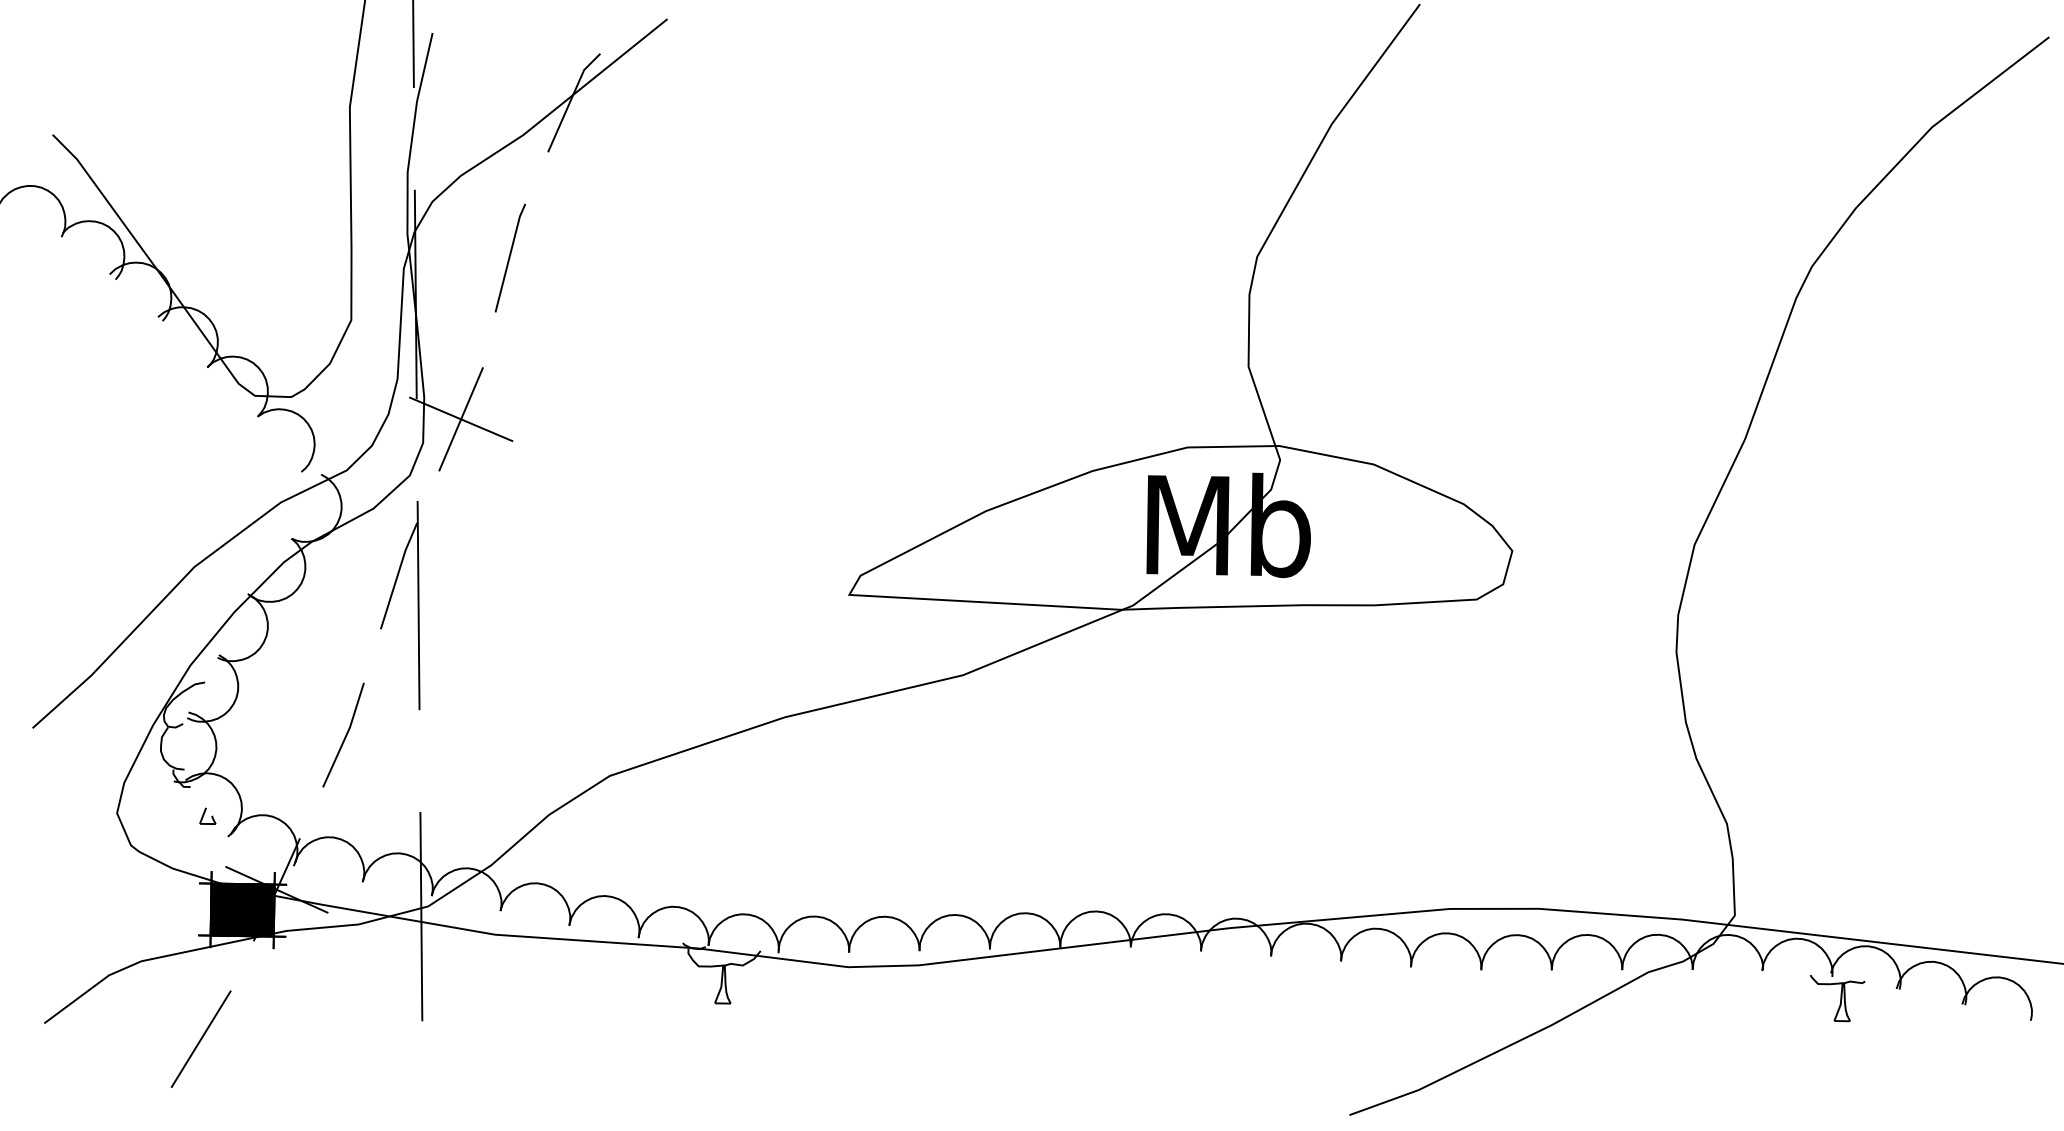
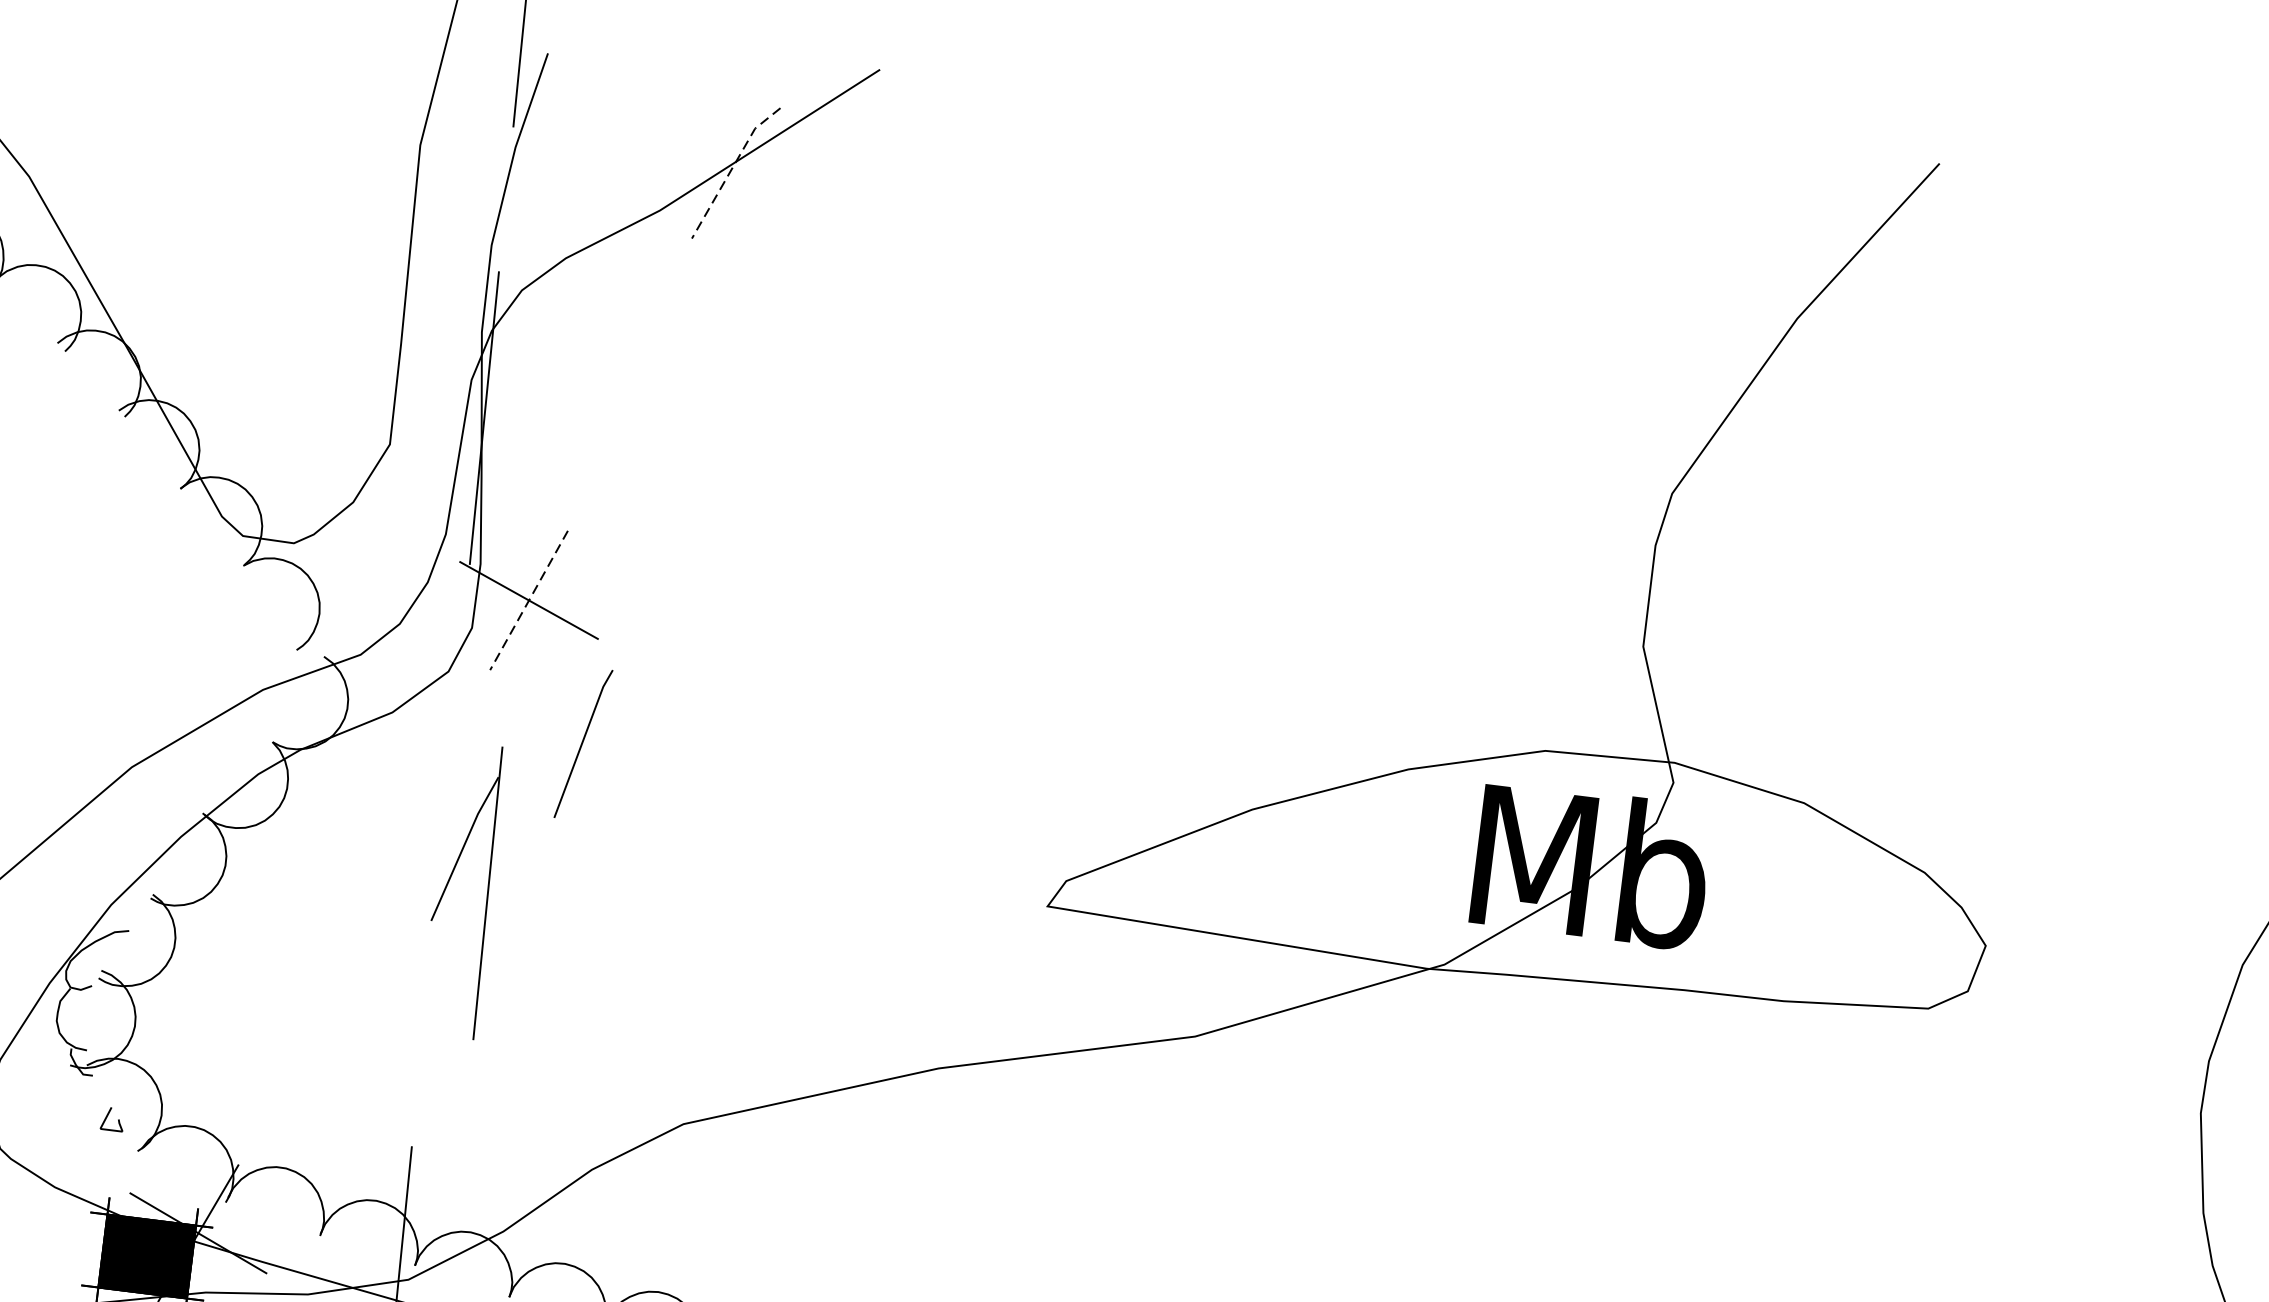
line: (570, 100) -> (731, 169), solid -> dashed
line: (510, 257) -> (583, 743), moved
line: (461, 419) -> (529, 600), solid -> dashed
part: (390, 602) -> (448, 884), moved
line: (345, 734) -> (318, 1025), removed

